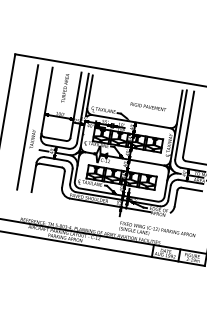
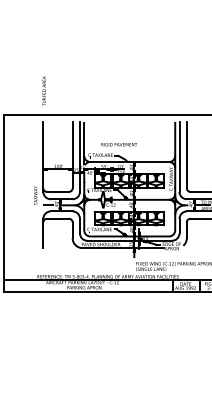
text: (64, 87) -> (43, 90), moved
text: (148, 106) -> (119, 144), moved
line: (27, 126) -> (28, 184), removed

